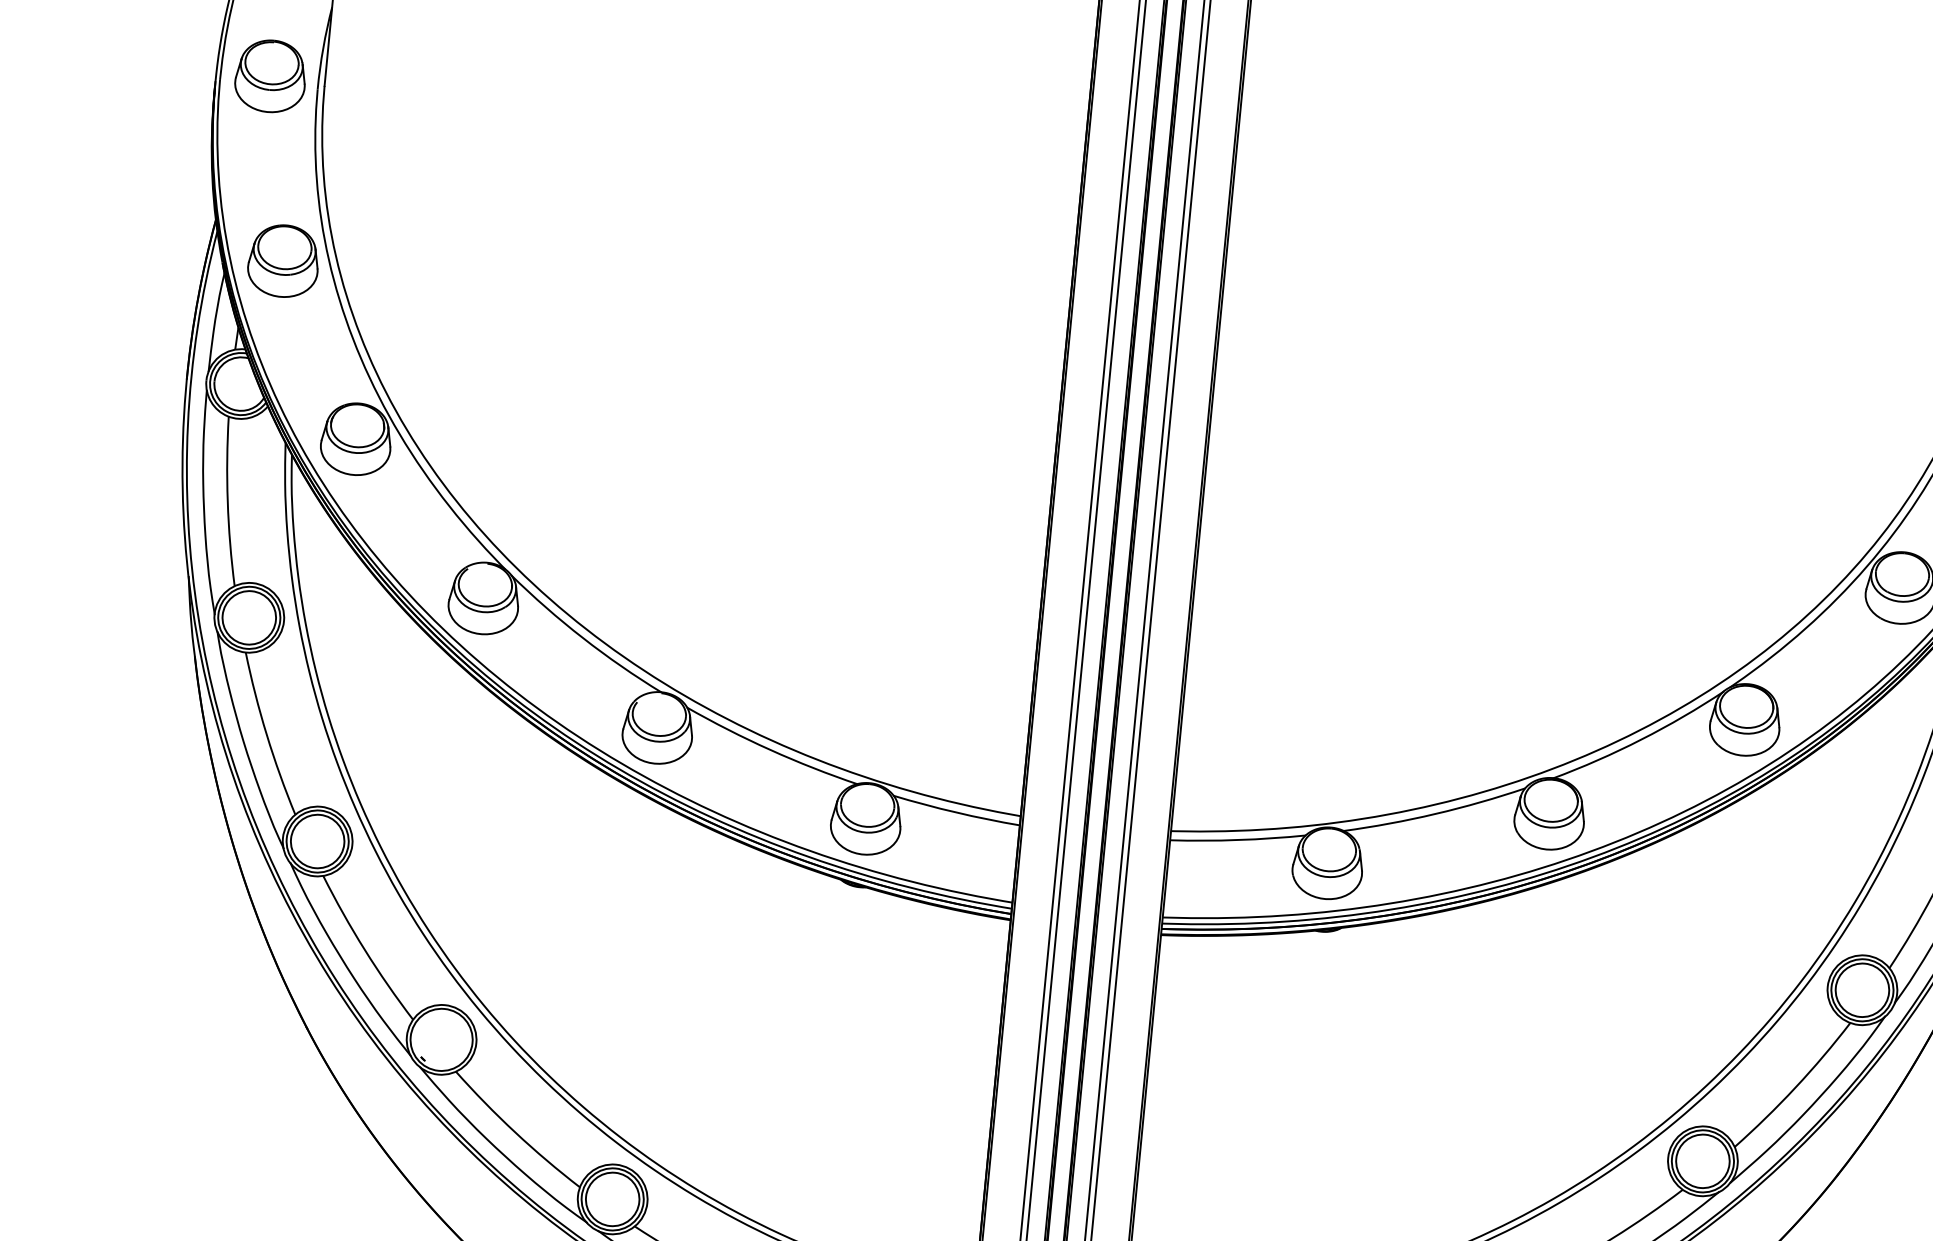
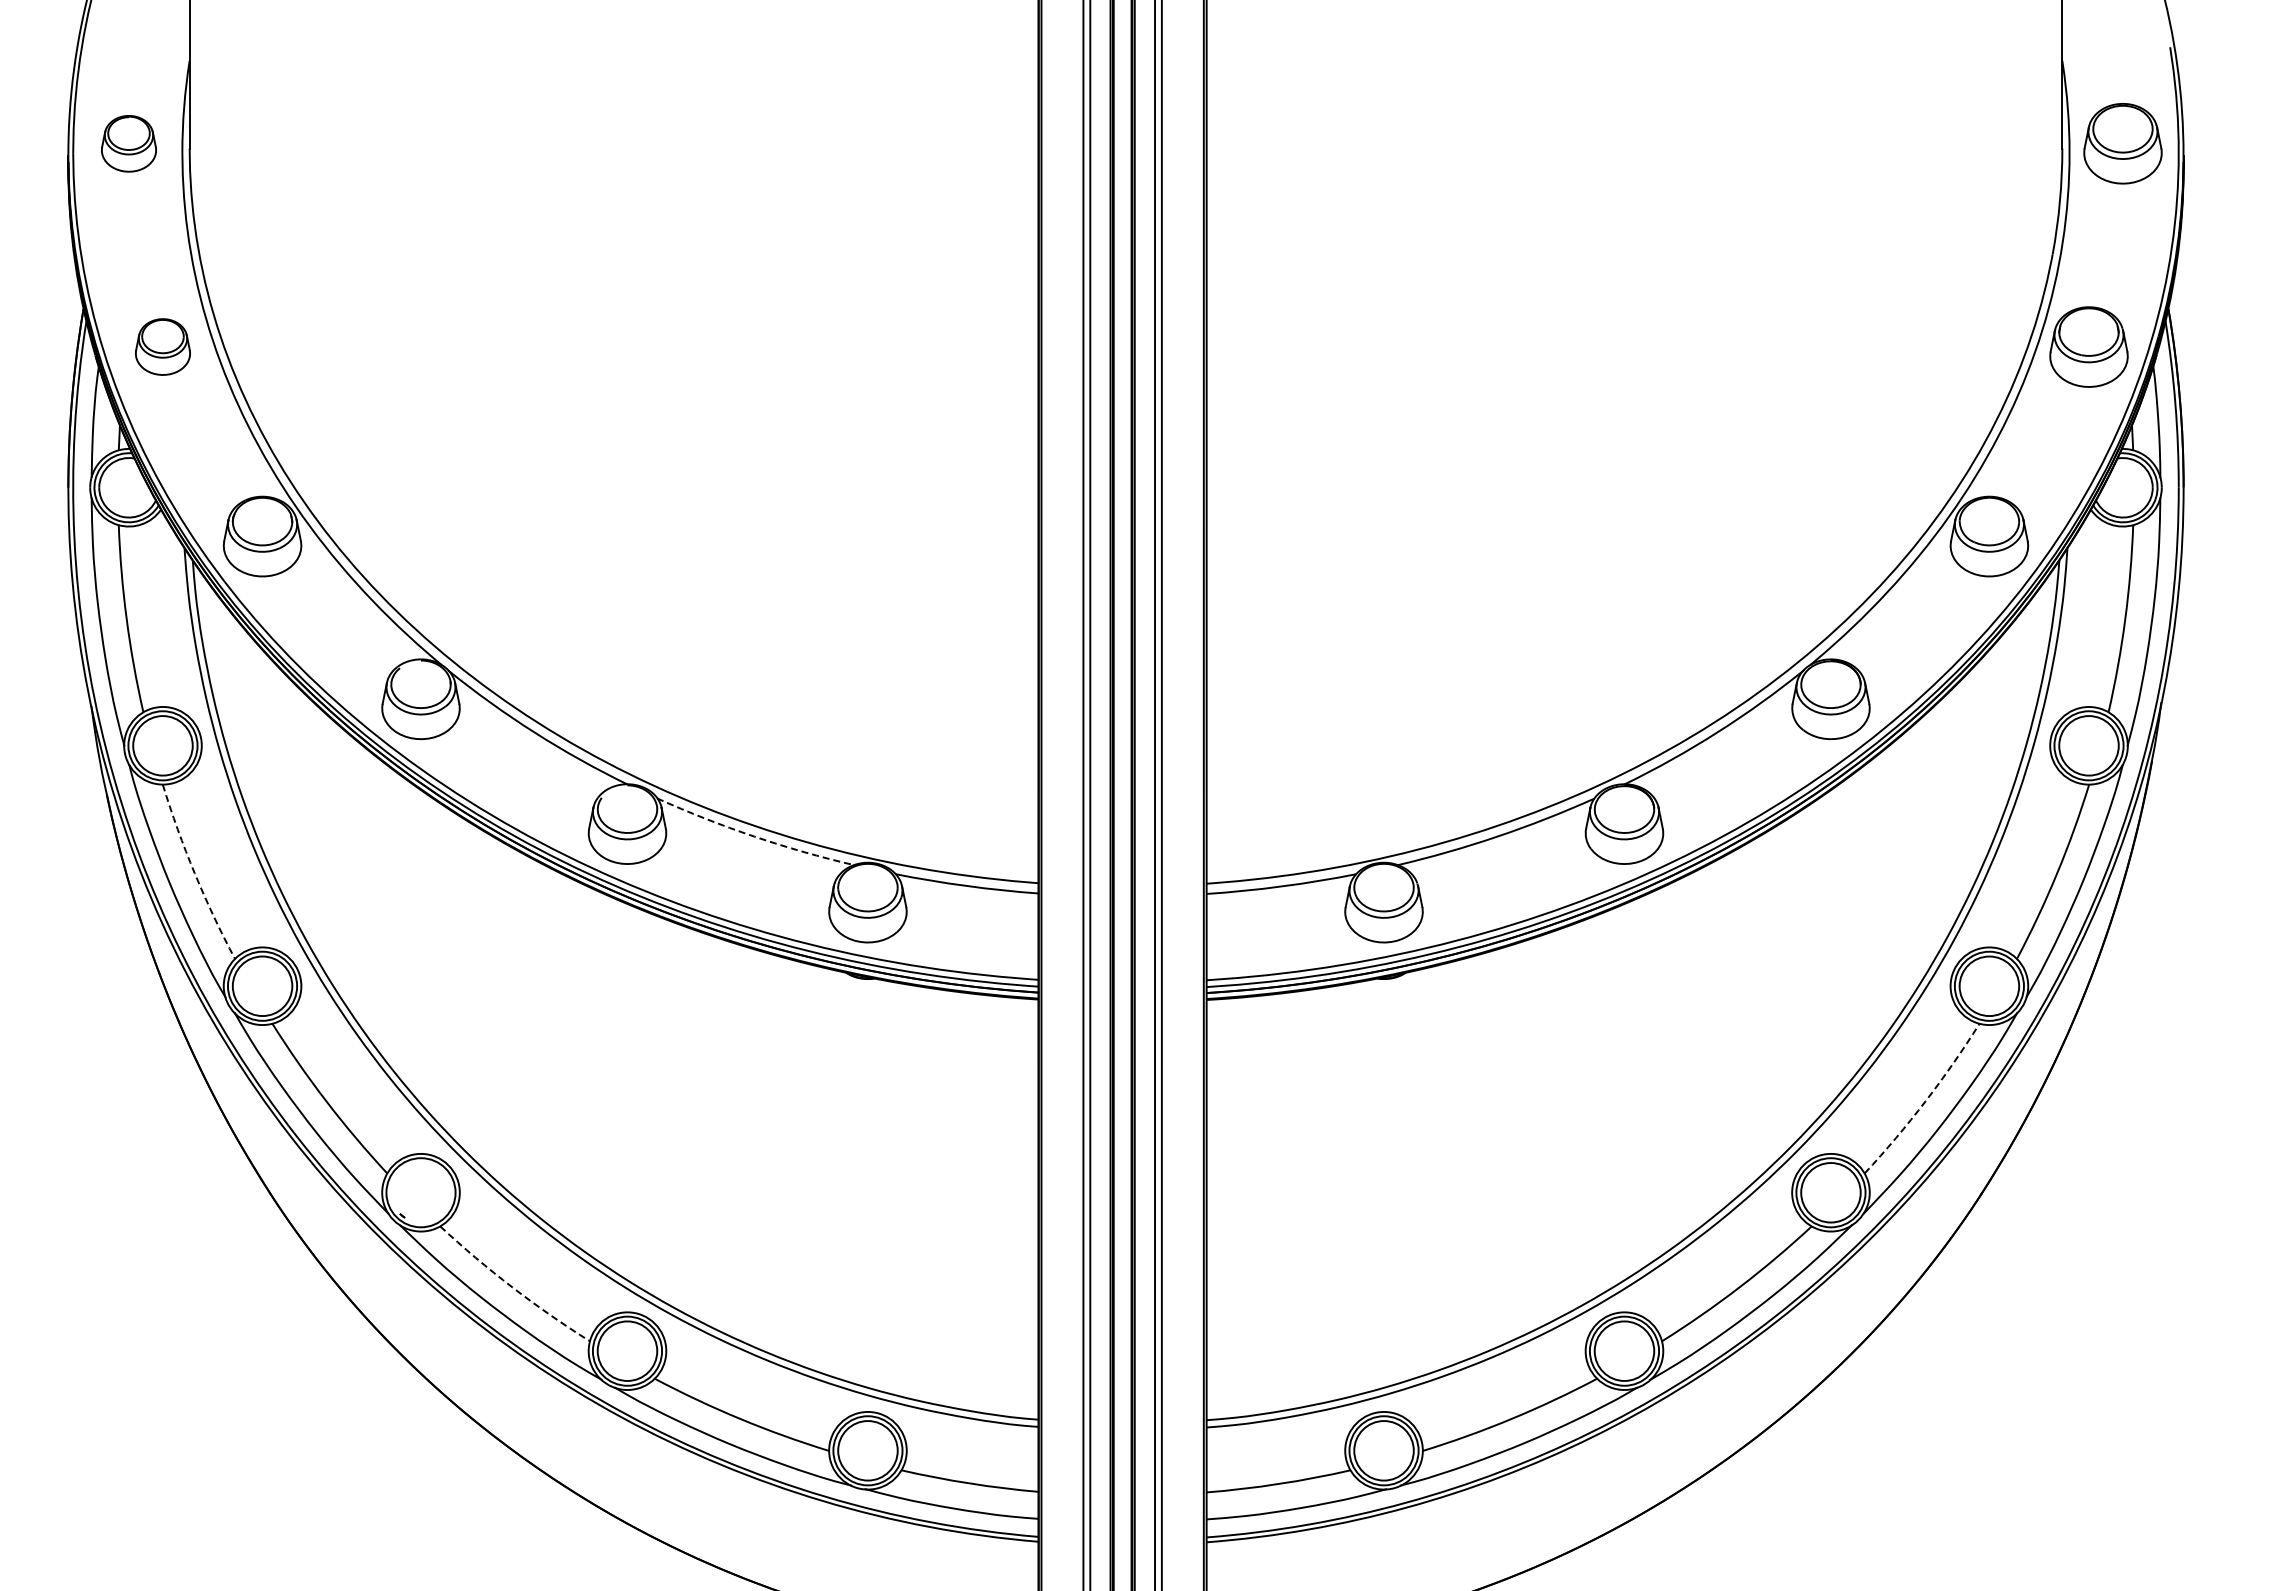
part: (270, 76) -> (128, 143), size x0.7
part: (283, 260) -> (162, 346), size x0.7
arc: (266, 734) -> (194, 873), solid -> dashed
arc: (770, 749) -> (754, 836), solid -> dashed
arc: (1795, 1087) -> (1925, 1101), solid -> dashed
arc: (515, 1132) -> (512, 1287), solid -> dashed

